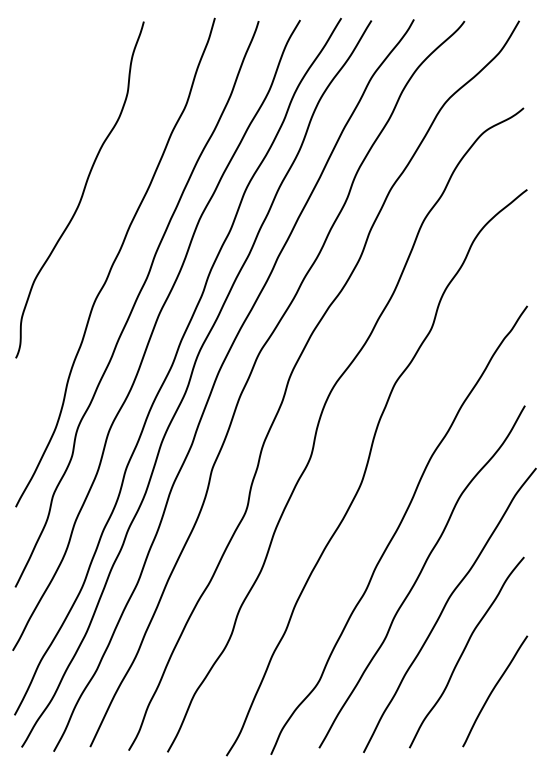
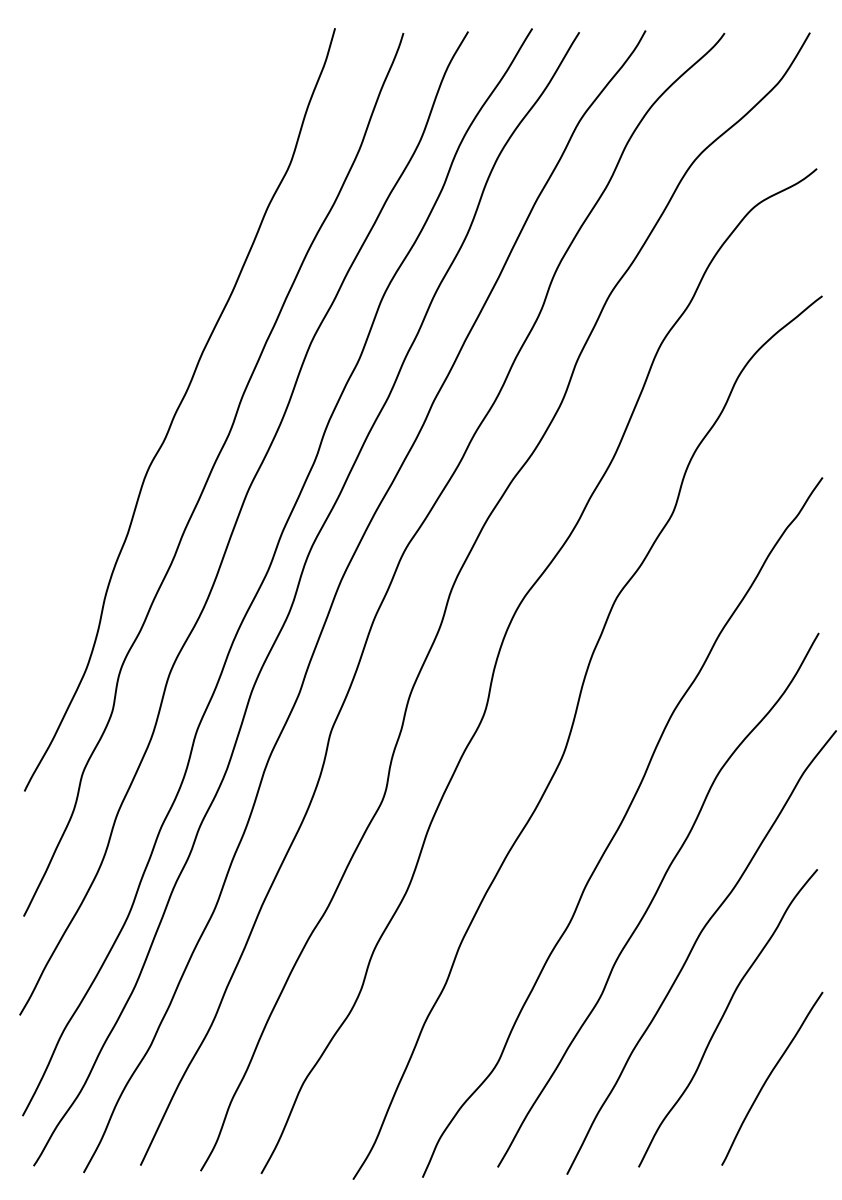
curve: (82, 191) -> (128, 298), removed

